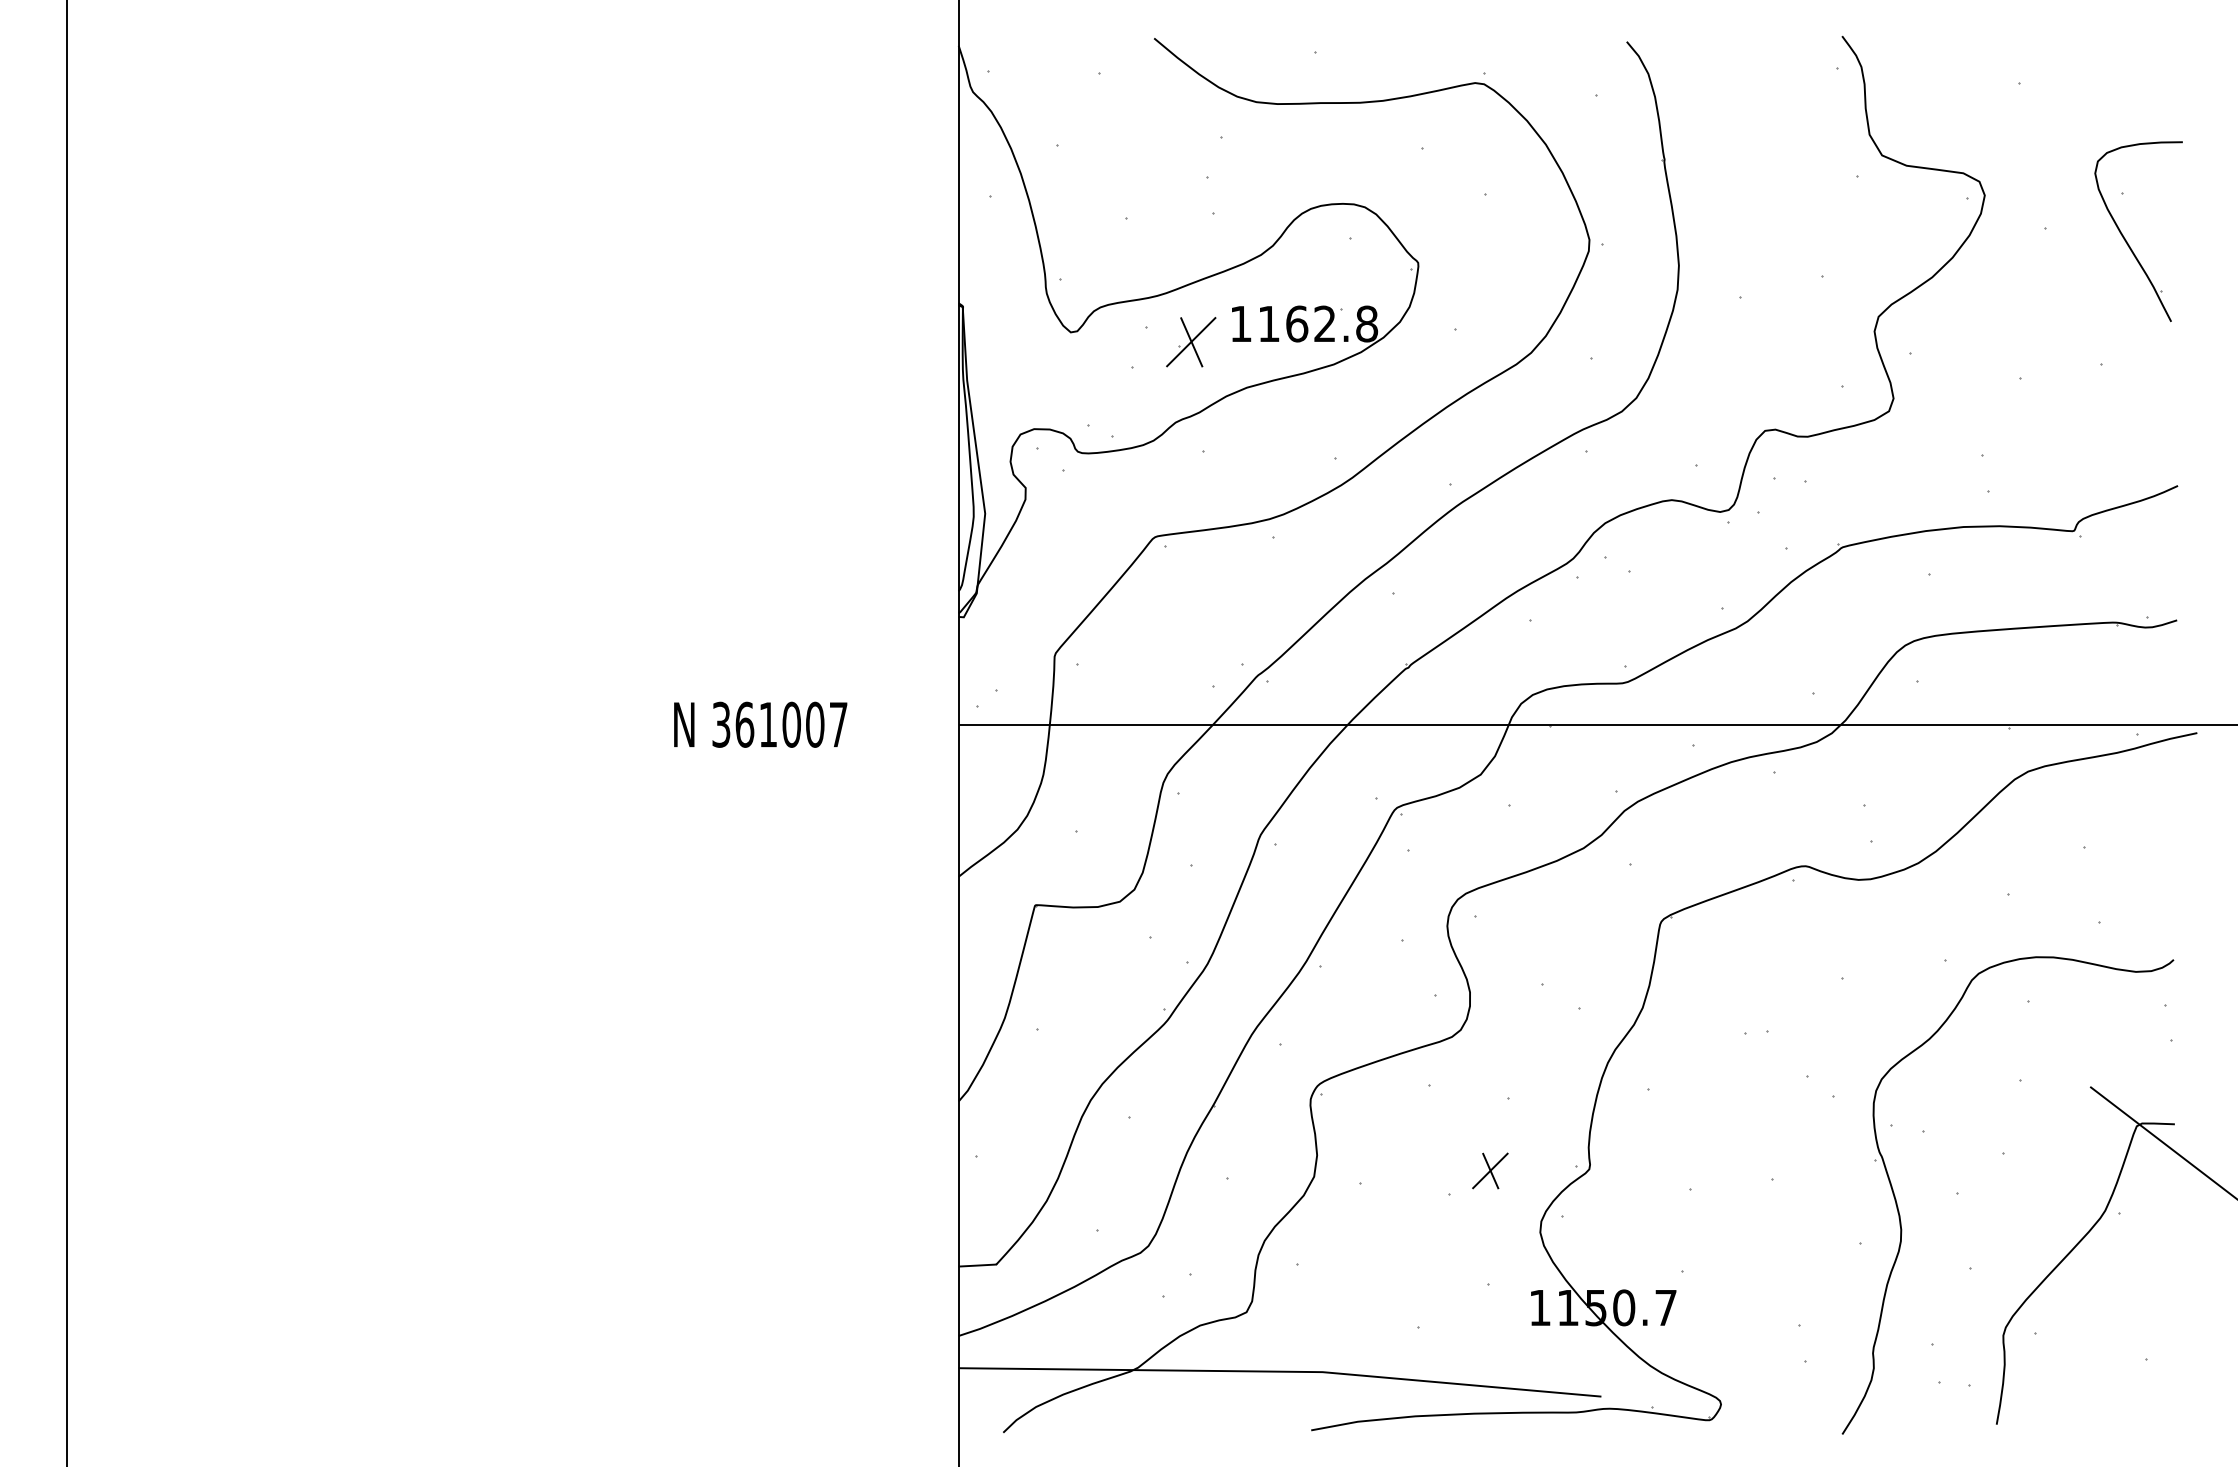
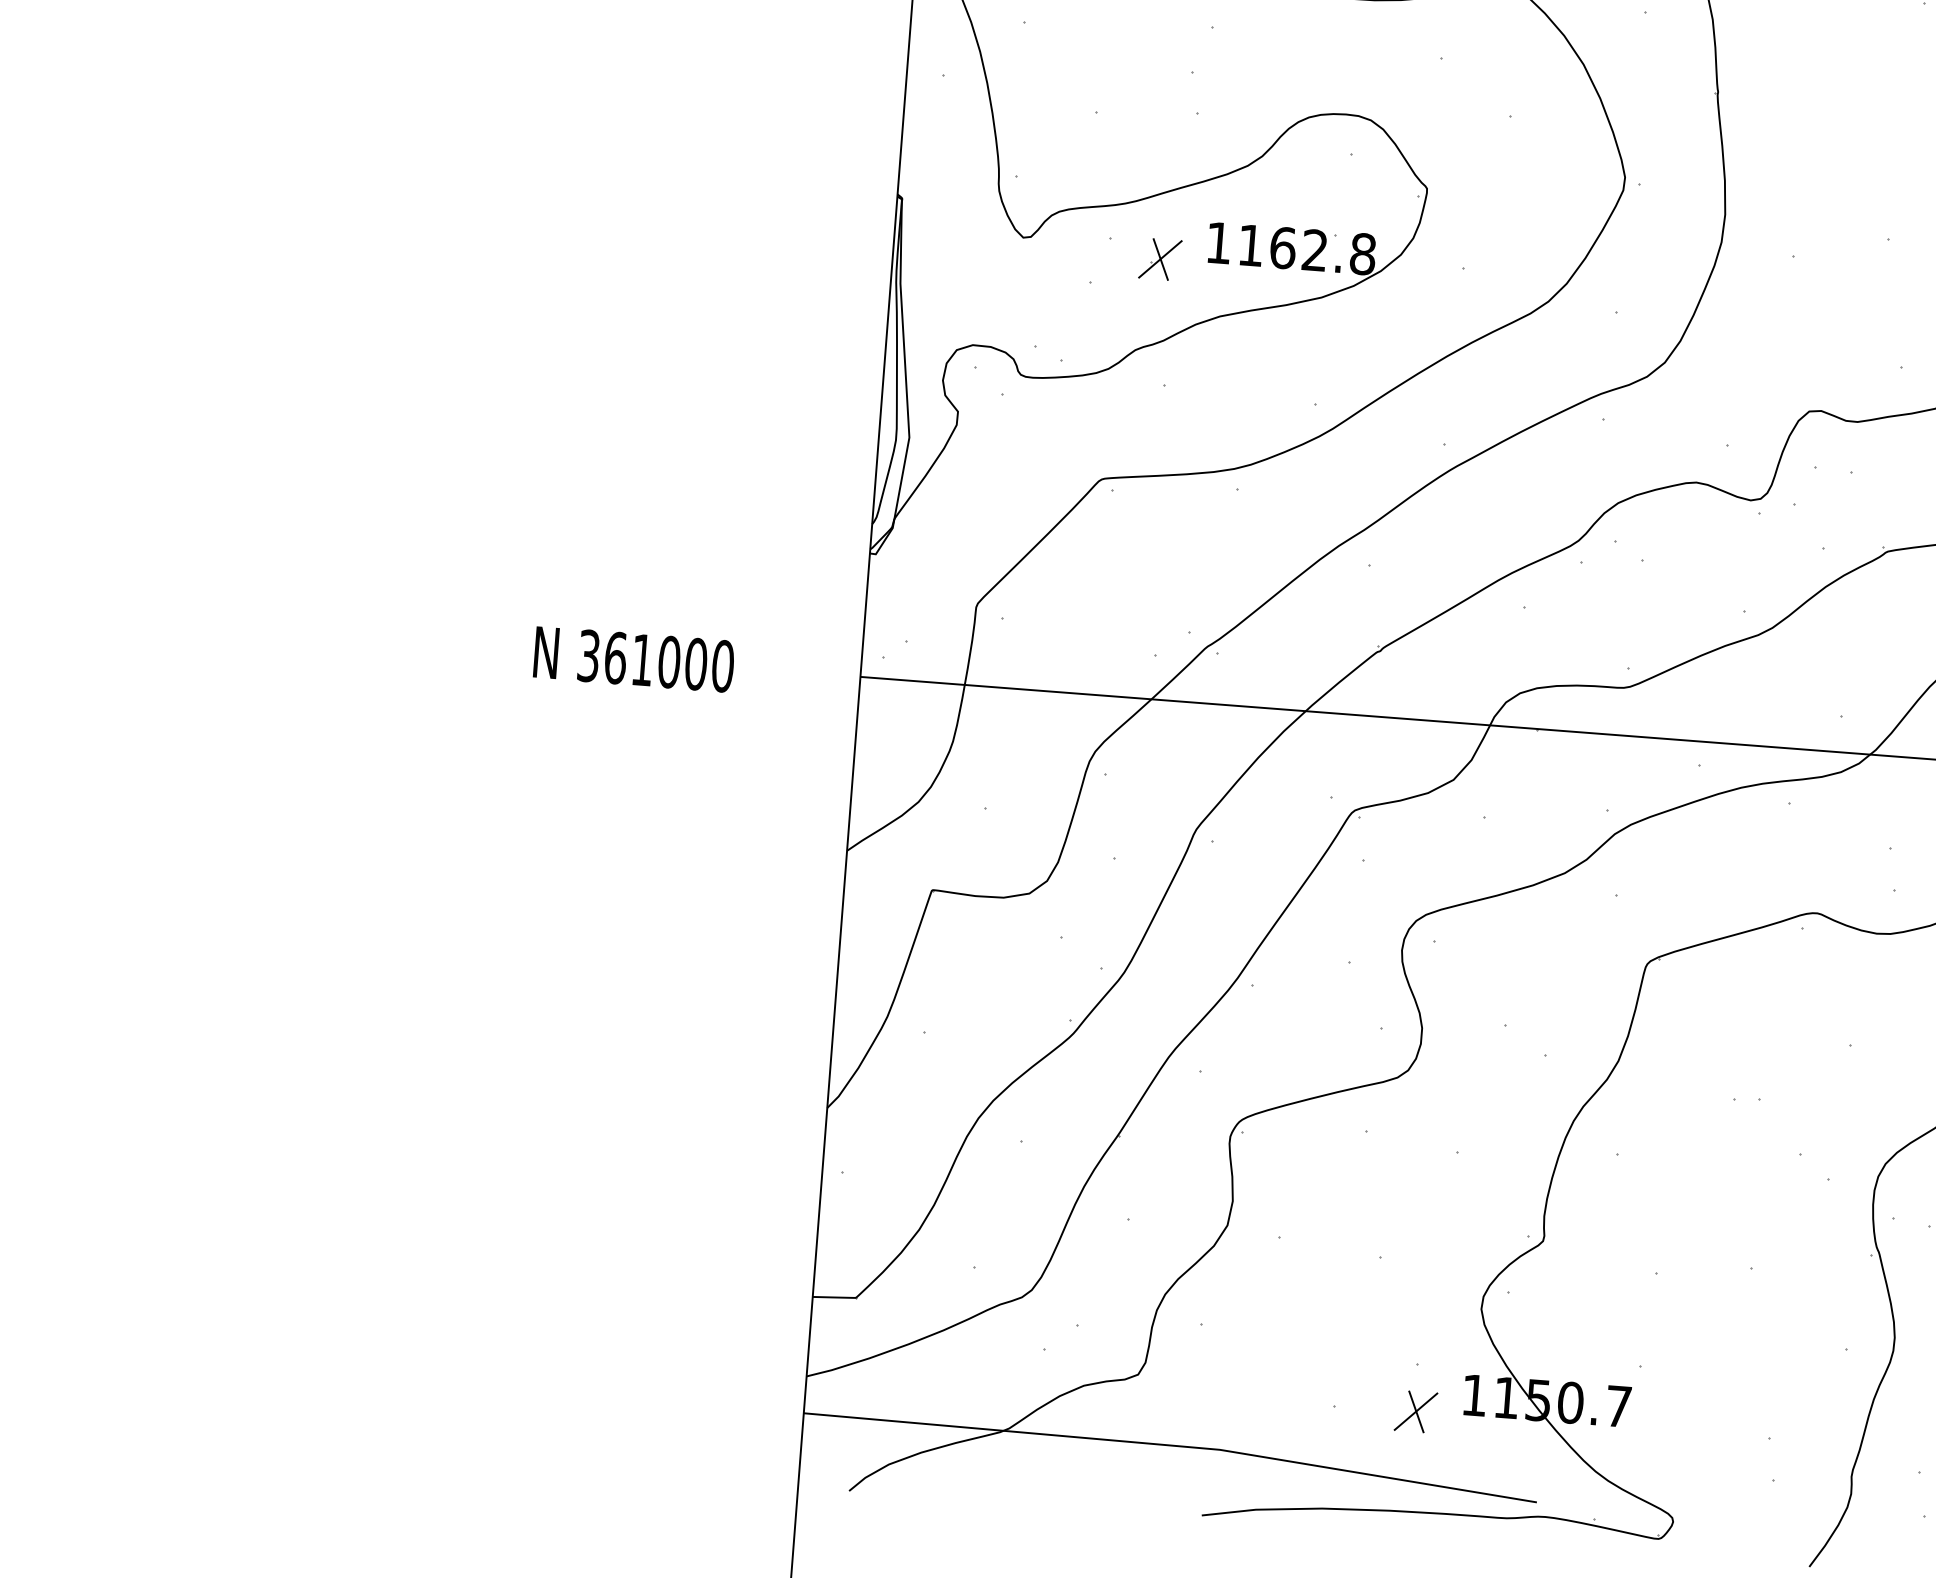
part: (1191, 341) -> (1160, 258), size x0.71
text: (838, 724) -> (722, 665), 361007 -> 361000
part: (1490, 1170) -> (1416, 1411), moved

